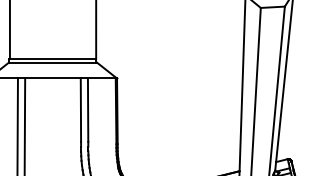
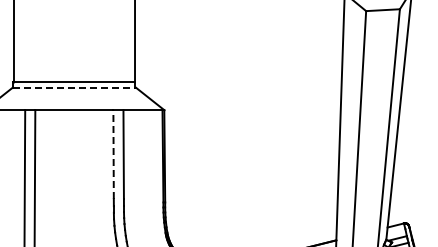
line: (53, 62) -> (74, 87), solid -> dashed
line: (80, 110) -> (113, 154), solid -> dashed

